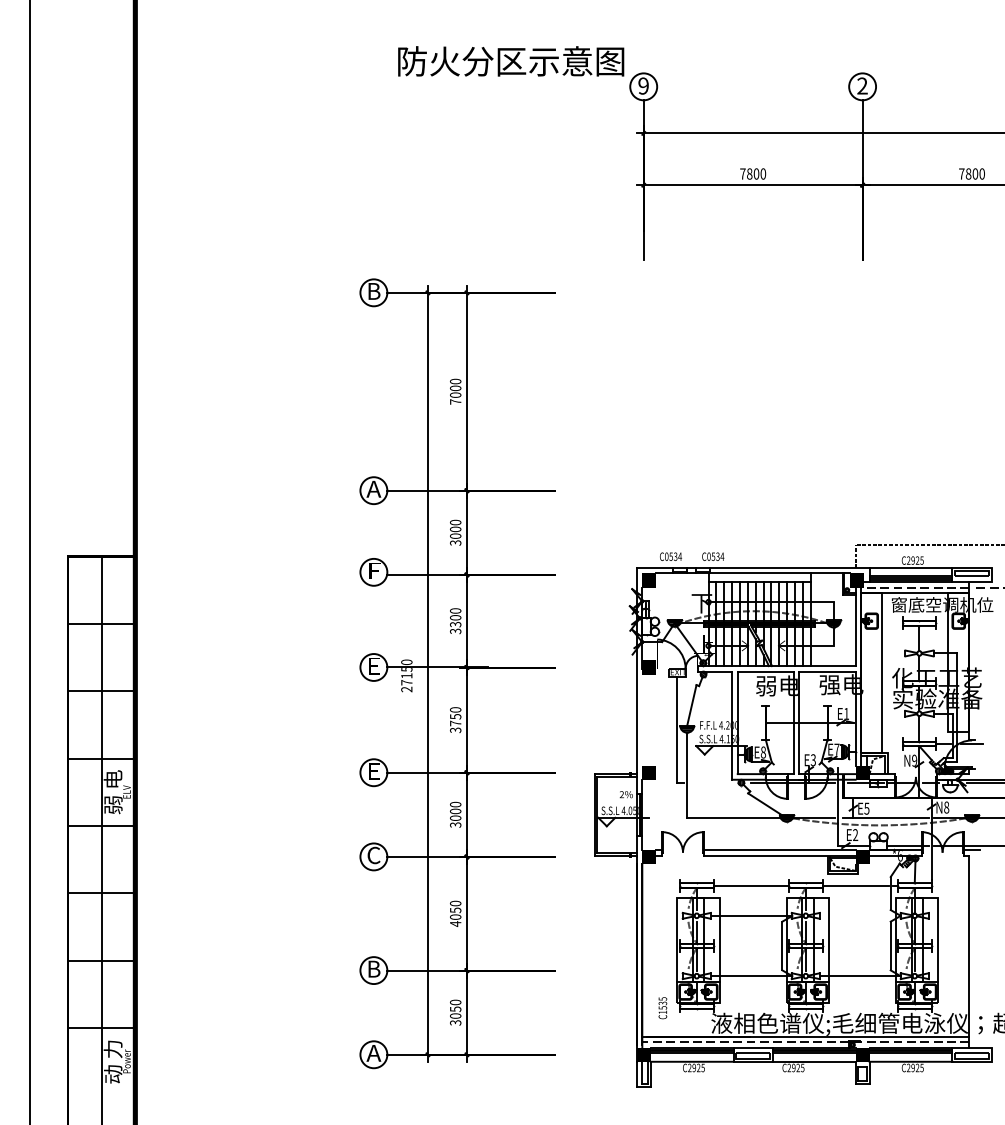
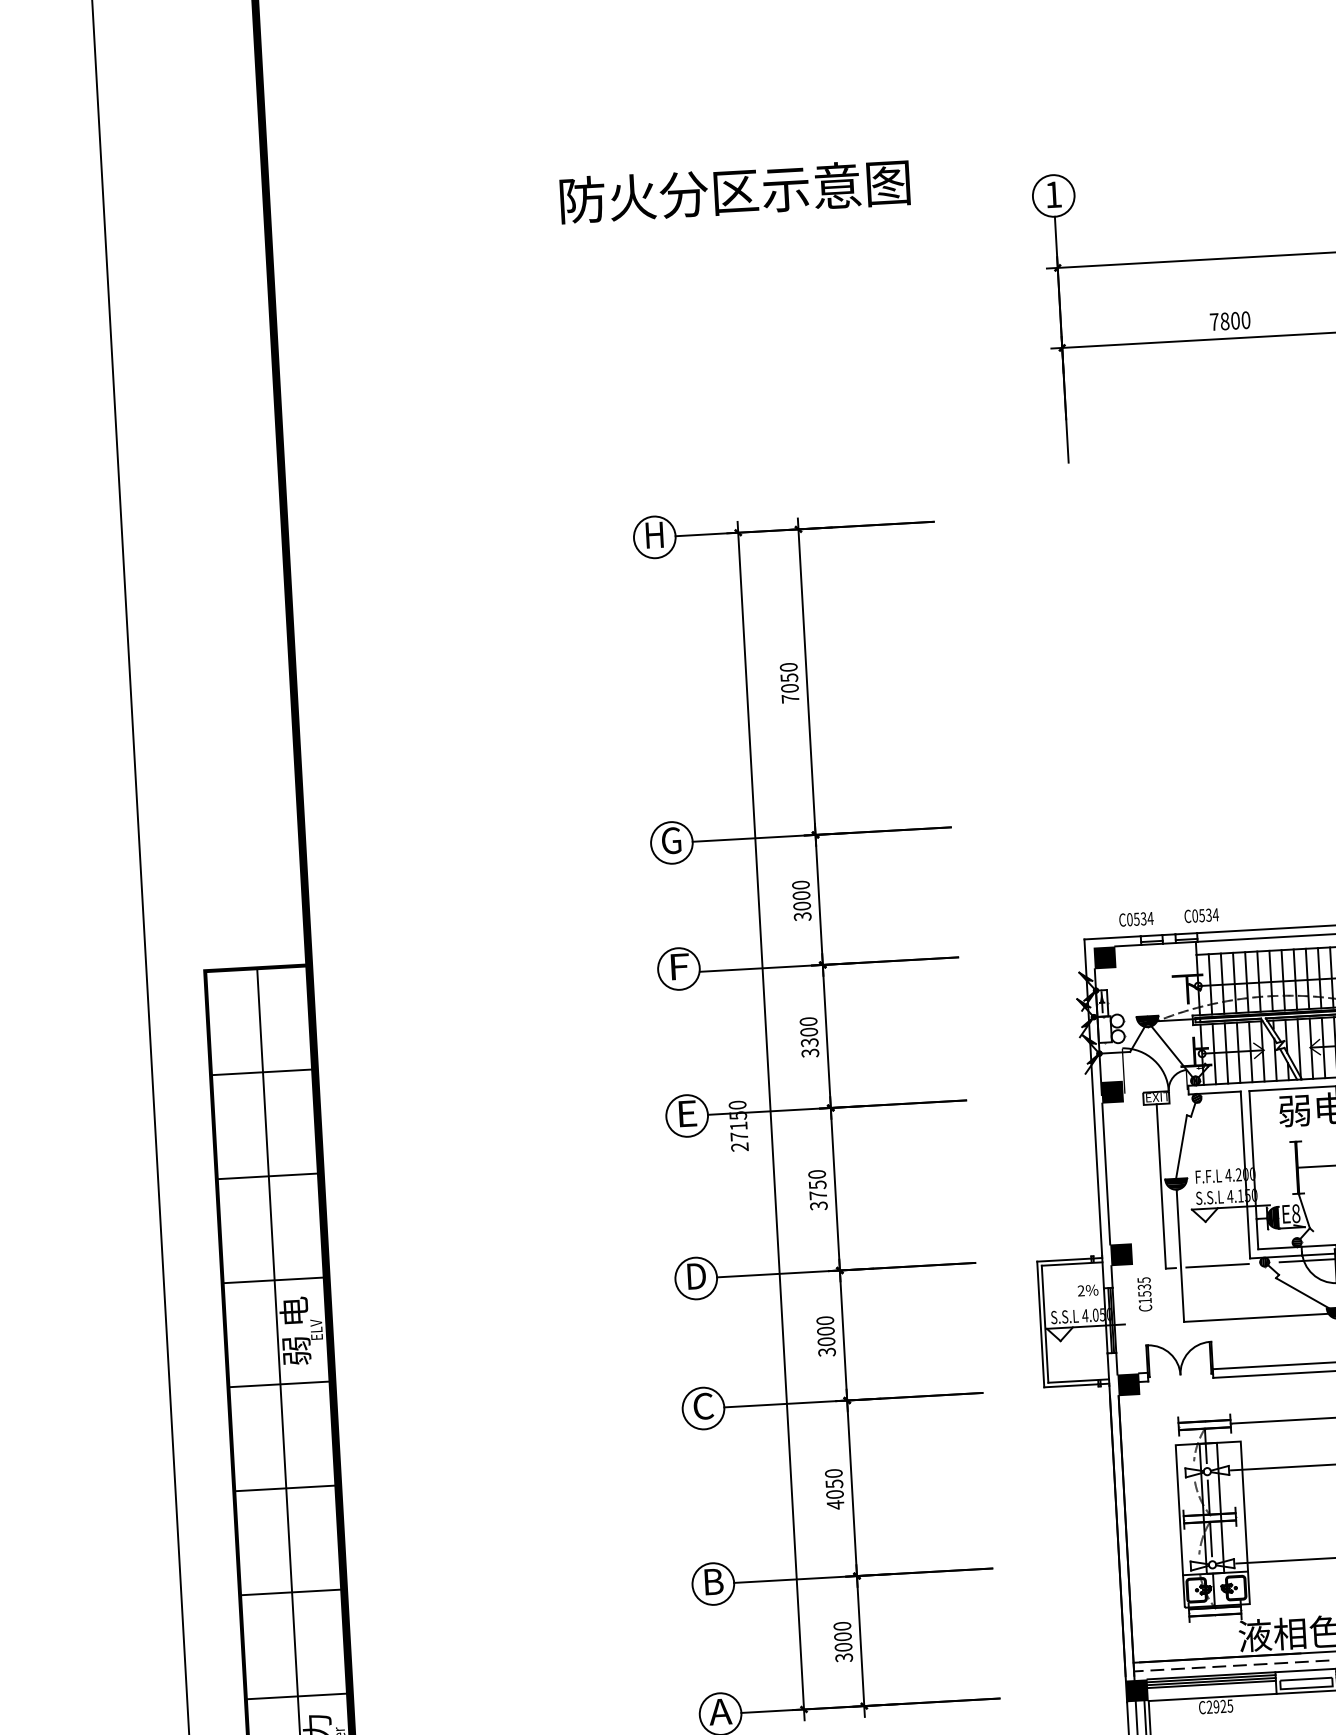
text: (511, 61) -> (735, 191), moved
text: (643, 85) -> (1053, 193), 9 -> 1
text: (374, 291) -> (655, 535), B -> H
text: (455, 388) -> (789, 678), 7000 -> 7050
text: (373, 488) -> (671, 839), A -> G
line: (642, 719) -> (1106, 1173), added
text: (374, 771) -> (697, 1276), E -> D
line: (710, 783) -> (1217, 1266), added
text: (455, 1008) -> (842, 1635), 3050 -> 3000
text: (662, 1008) -> (1144, 1294), moved

